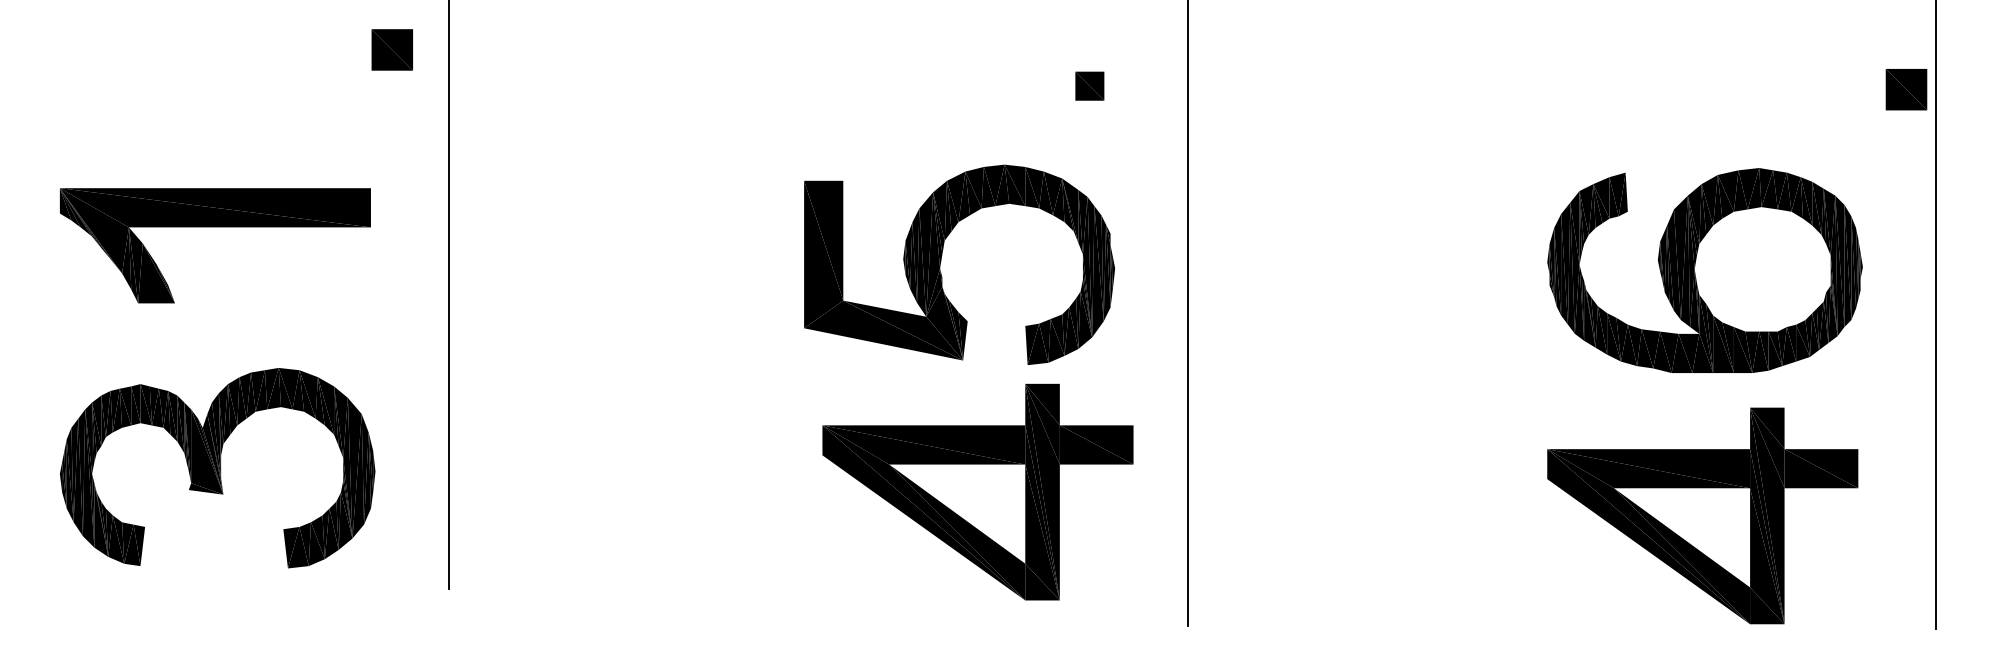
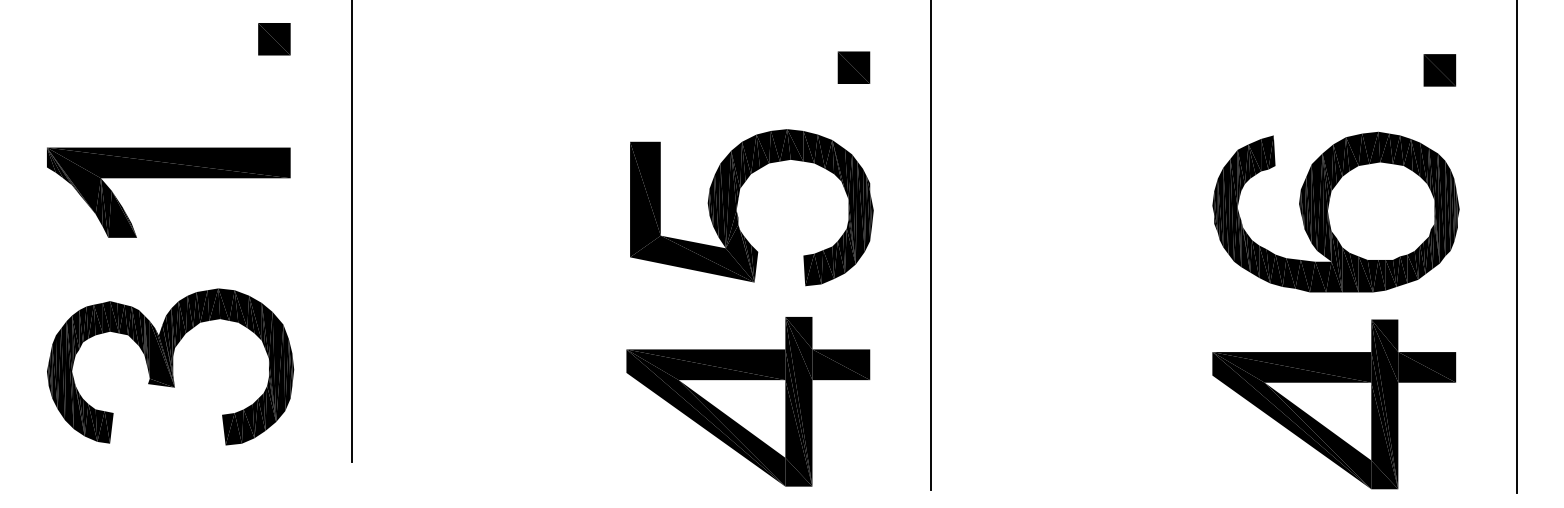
part: (392, 50) -> (274, 39), moved
part: (1089, 85) -> (853, 67), size x1.43
part: (1906, 89) -> (1439, 70), moved
part: (978, 491) -> (748, 401), moved

